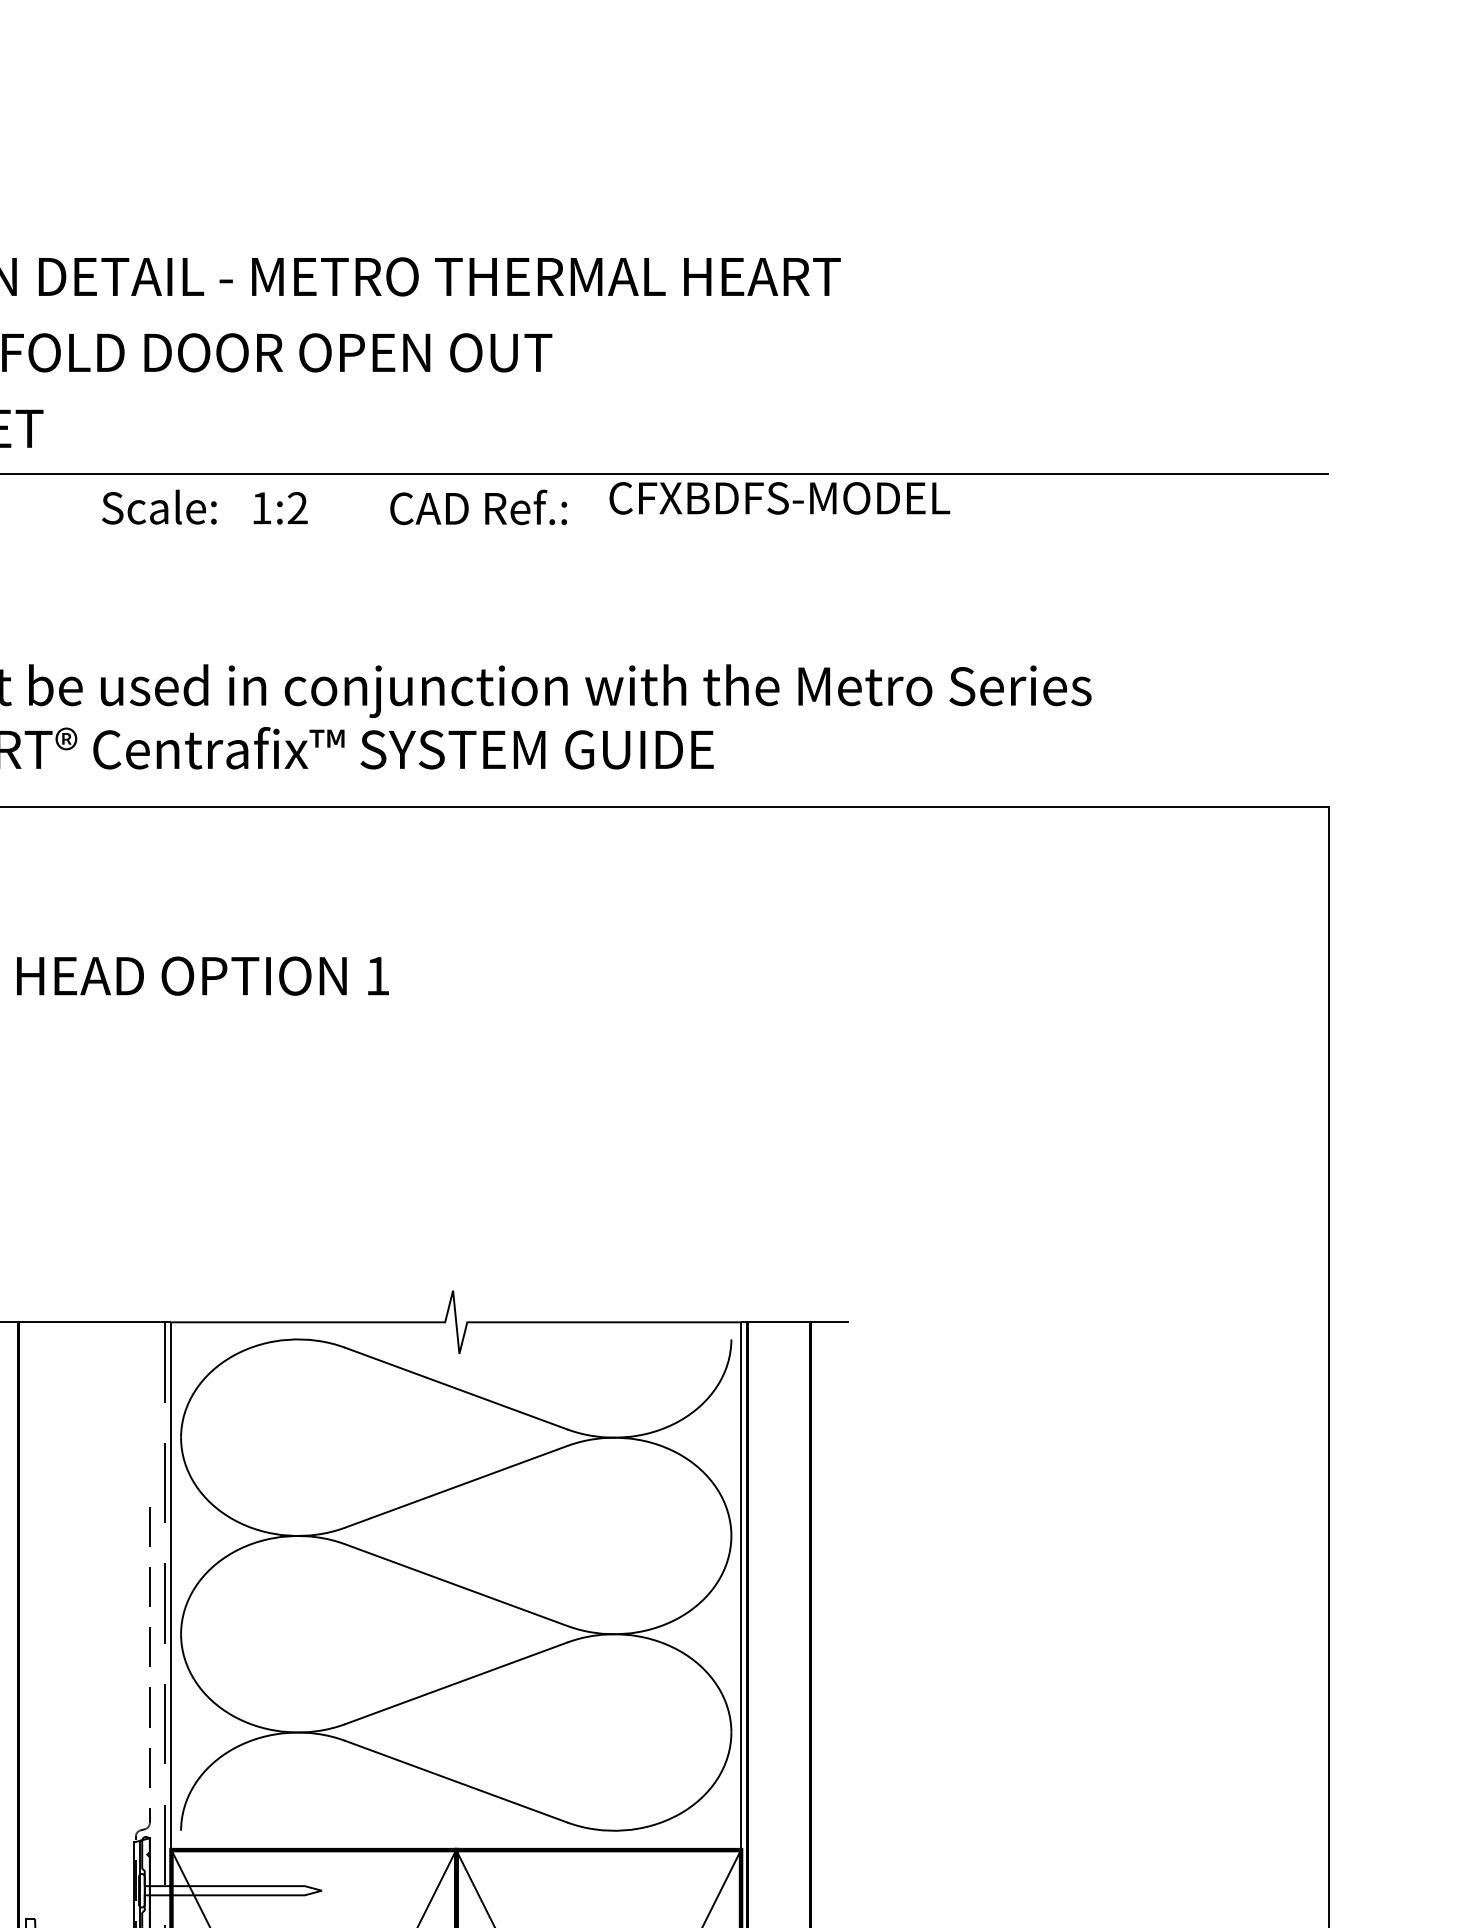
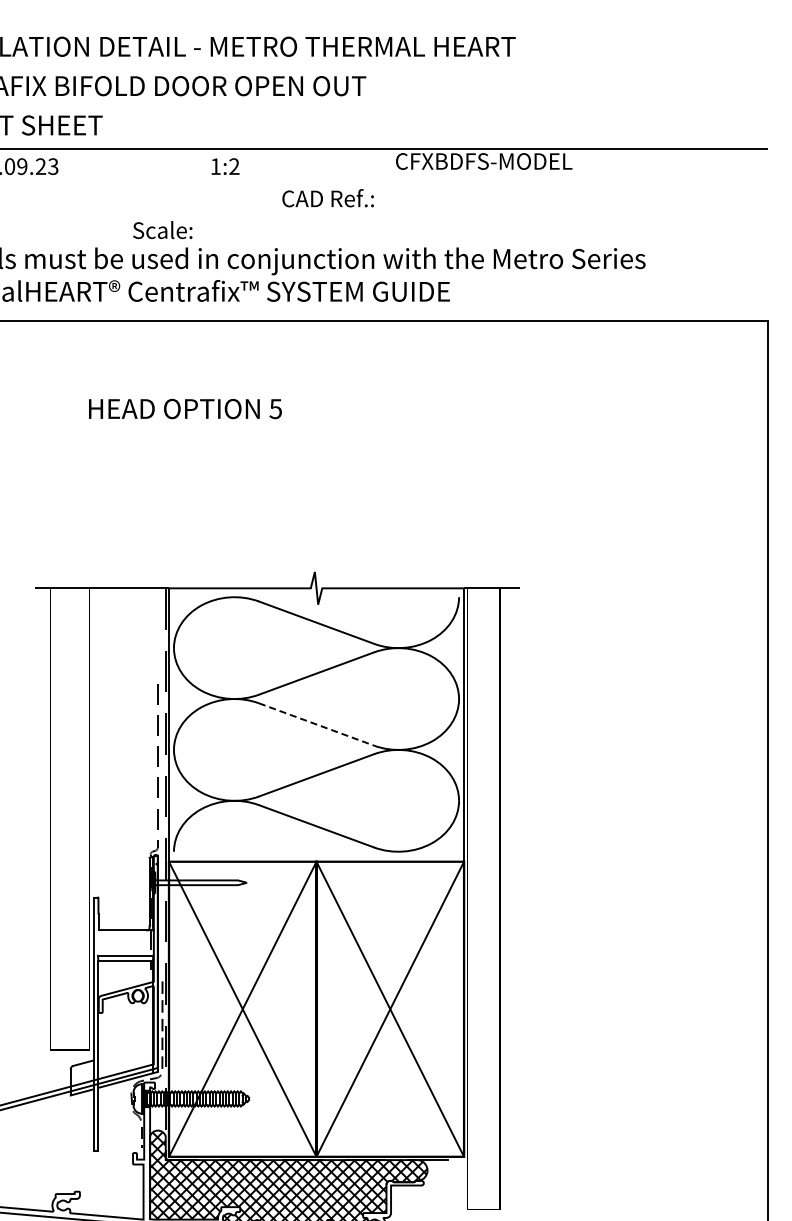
text: (158, 507) -> (162, 230), moved
text: (477, 507) -> (327, 198), moved
text: (377, 977) -> (275, 409), 1 -> 5
line: (458, 1585) -> (317, 724), solid -> dashed

